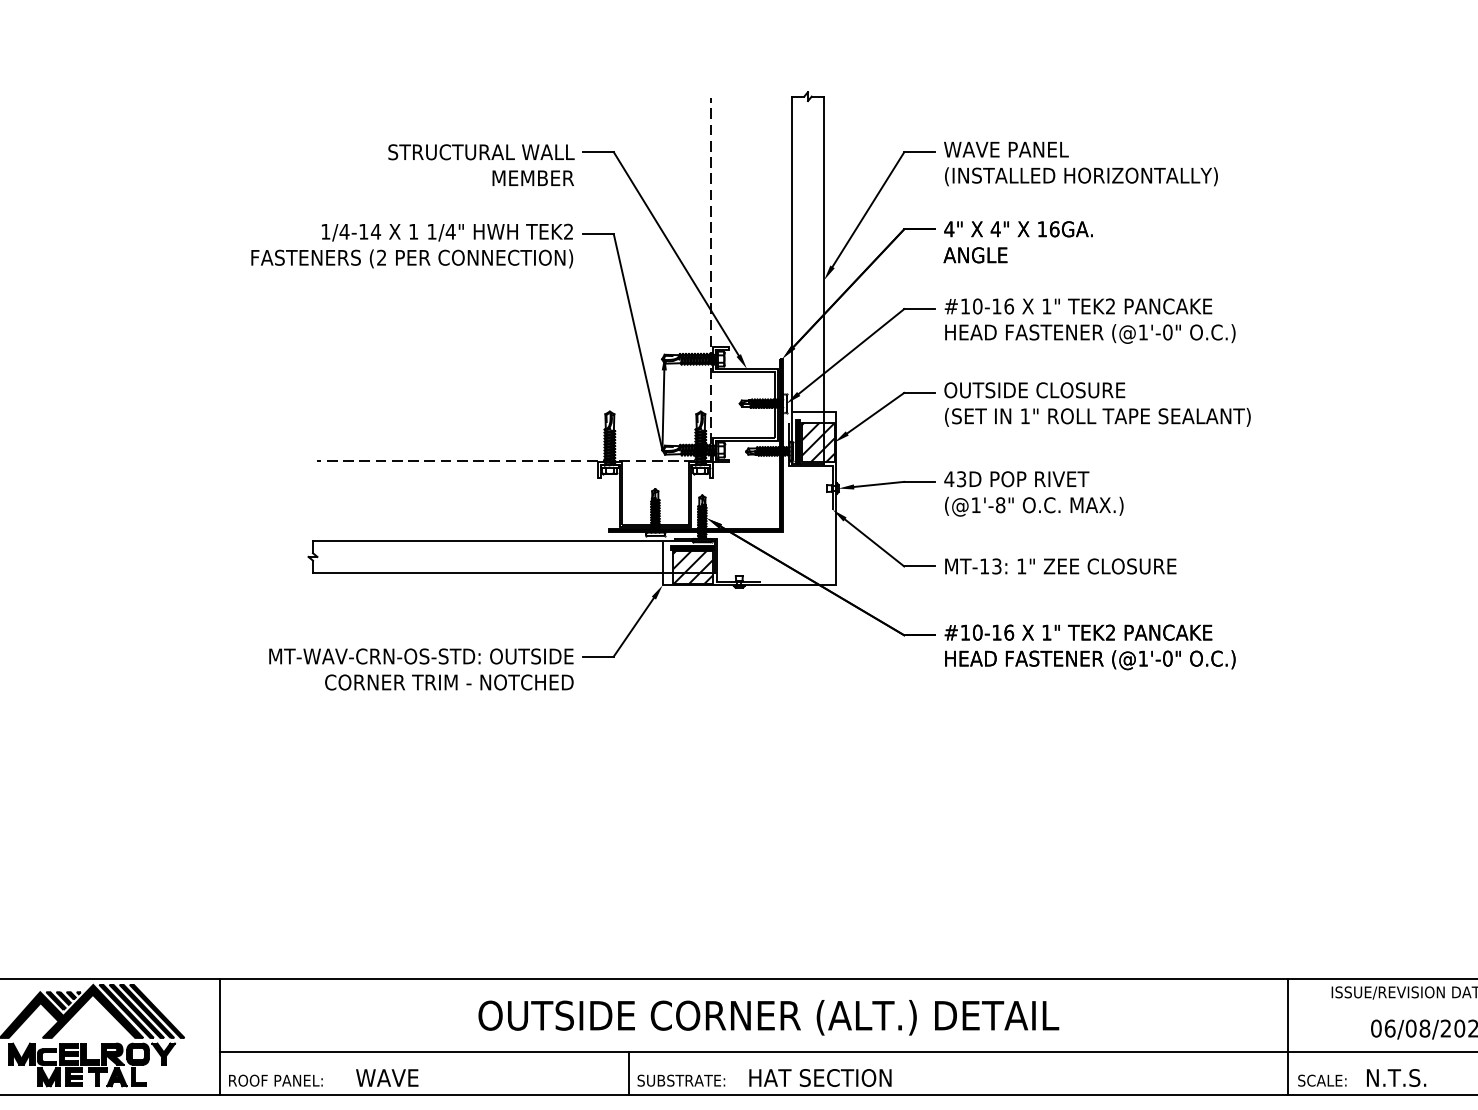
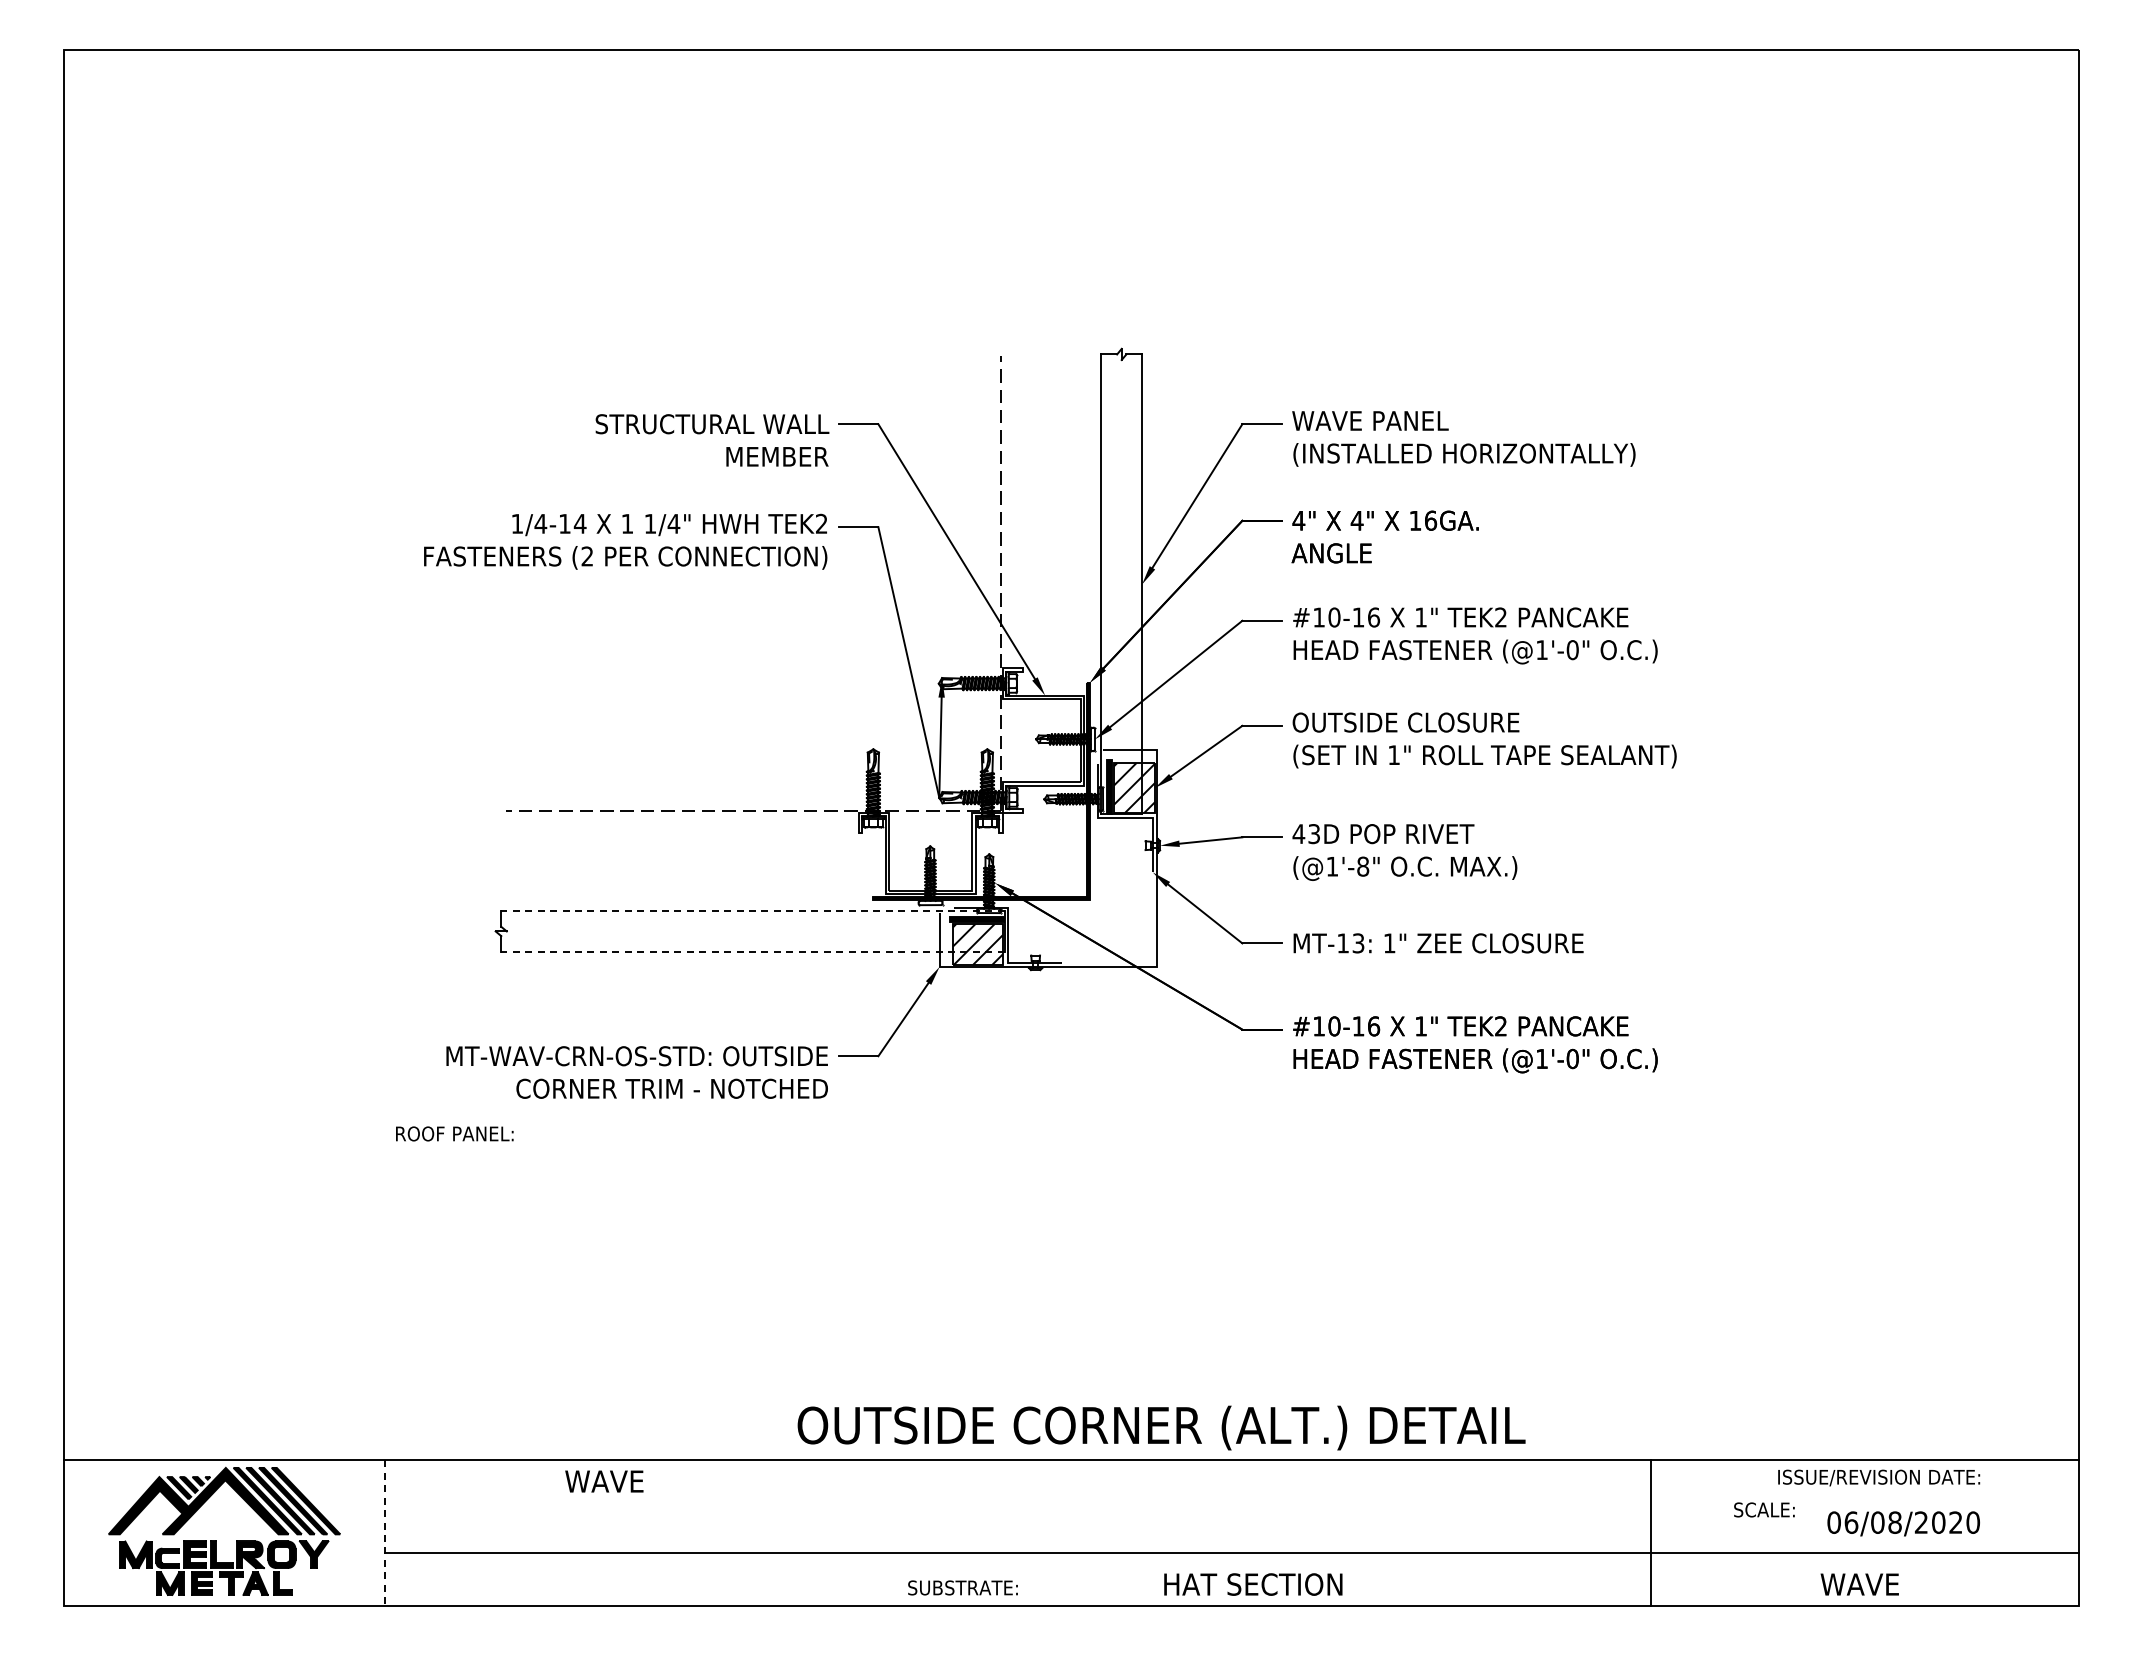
line: (514, 541) -> (753, 911), solid -> dashed
line: (514, 572) -> (753, 951), solid -> dashed
text: (768, 1017) -> (1161, 1427), moved
line: (219, 1037) -> (384, 1533), solid -> dashed
line: (1288, 1037) -> (1651, 1533), moved
line: (629, 1073) -> (897, 1579), removed
text: (387, 1077) -> (604, 1481), moved
text: (820, 1077) -> (1253, 1584), moved
text: (1396, 1077) -> (1859, 1584), N.T.S. -> WAVE
text: (275, 1080) -> (454, 1133), moved
text: (1322, 1080) -> (1764, 1509), moved

